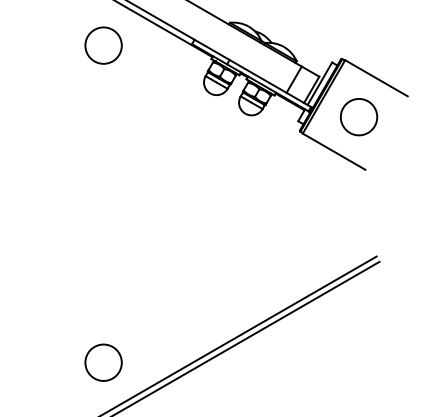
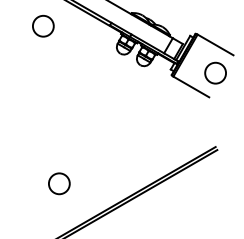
circle: (103, 44) -> (43, 25), moved
circle: (358, 115) -> (215, 72), moved
circle: (103, 362) -> (59, 183), moved

